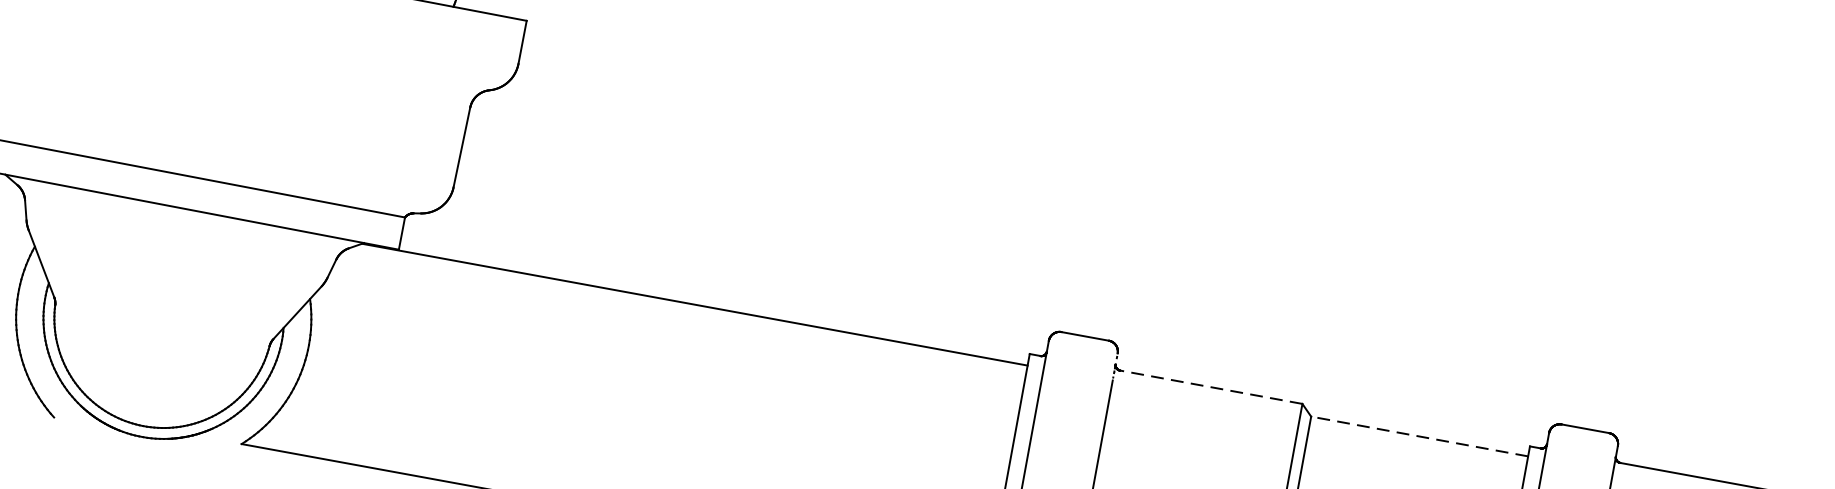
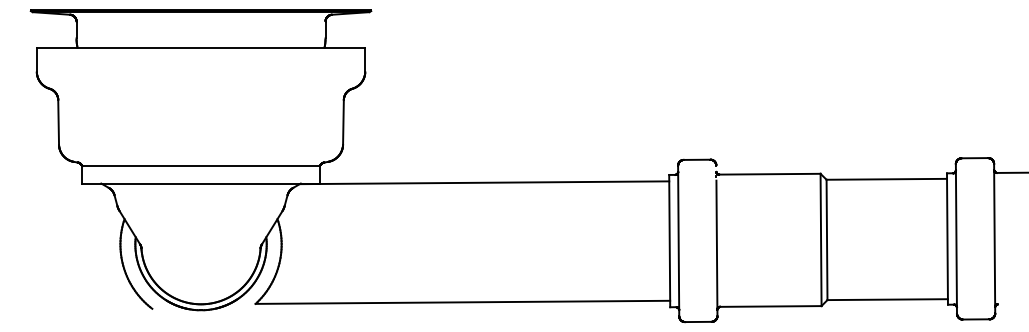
line: (1210, 387) -> (769, 174), dashed -> solid
line: (1419, 436) -> (886, 179), dashed -> solid

